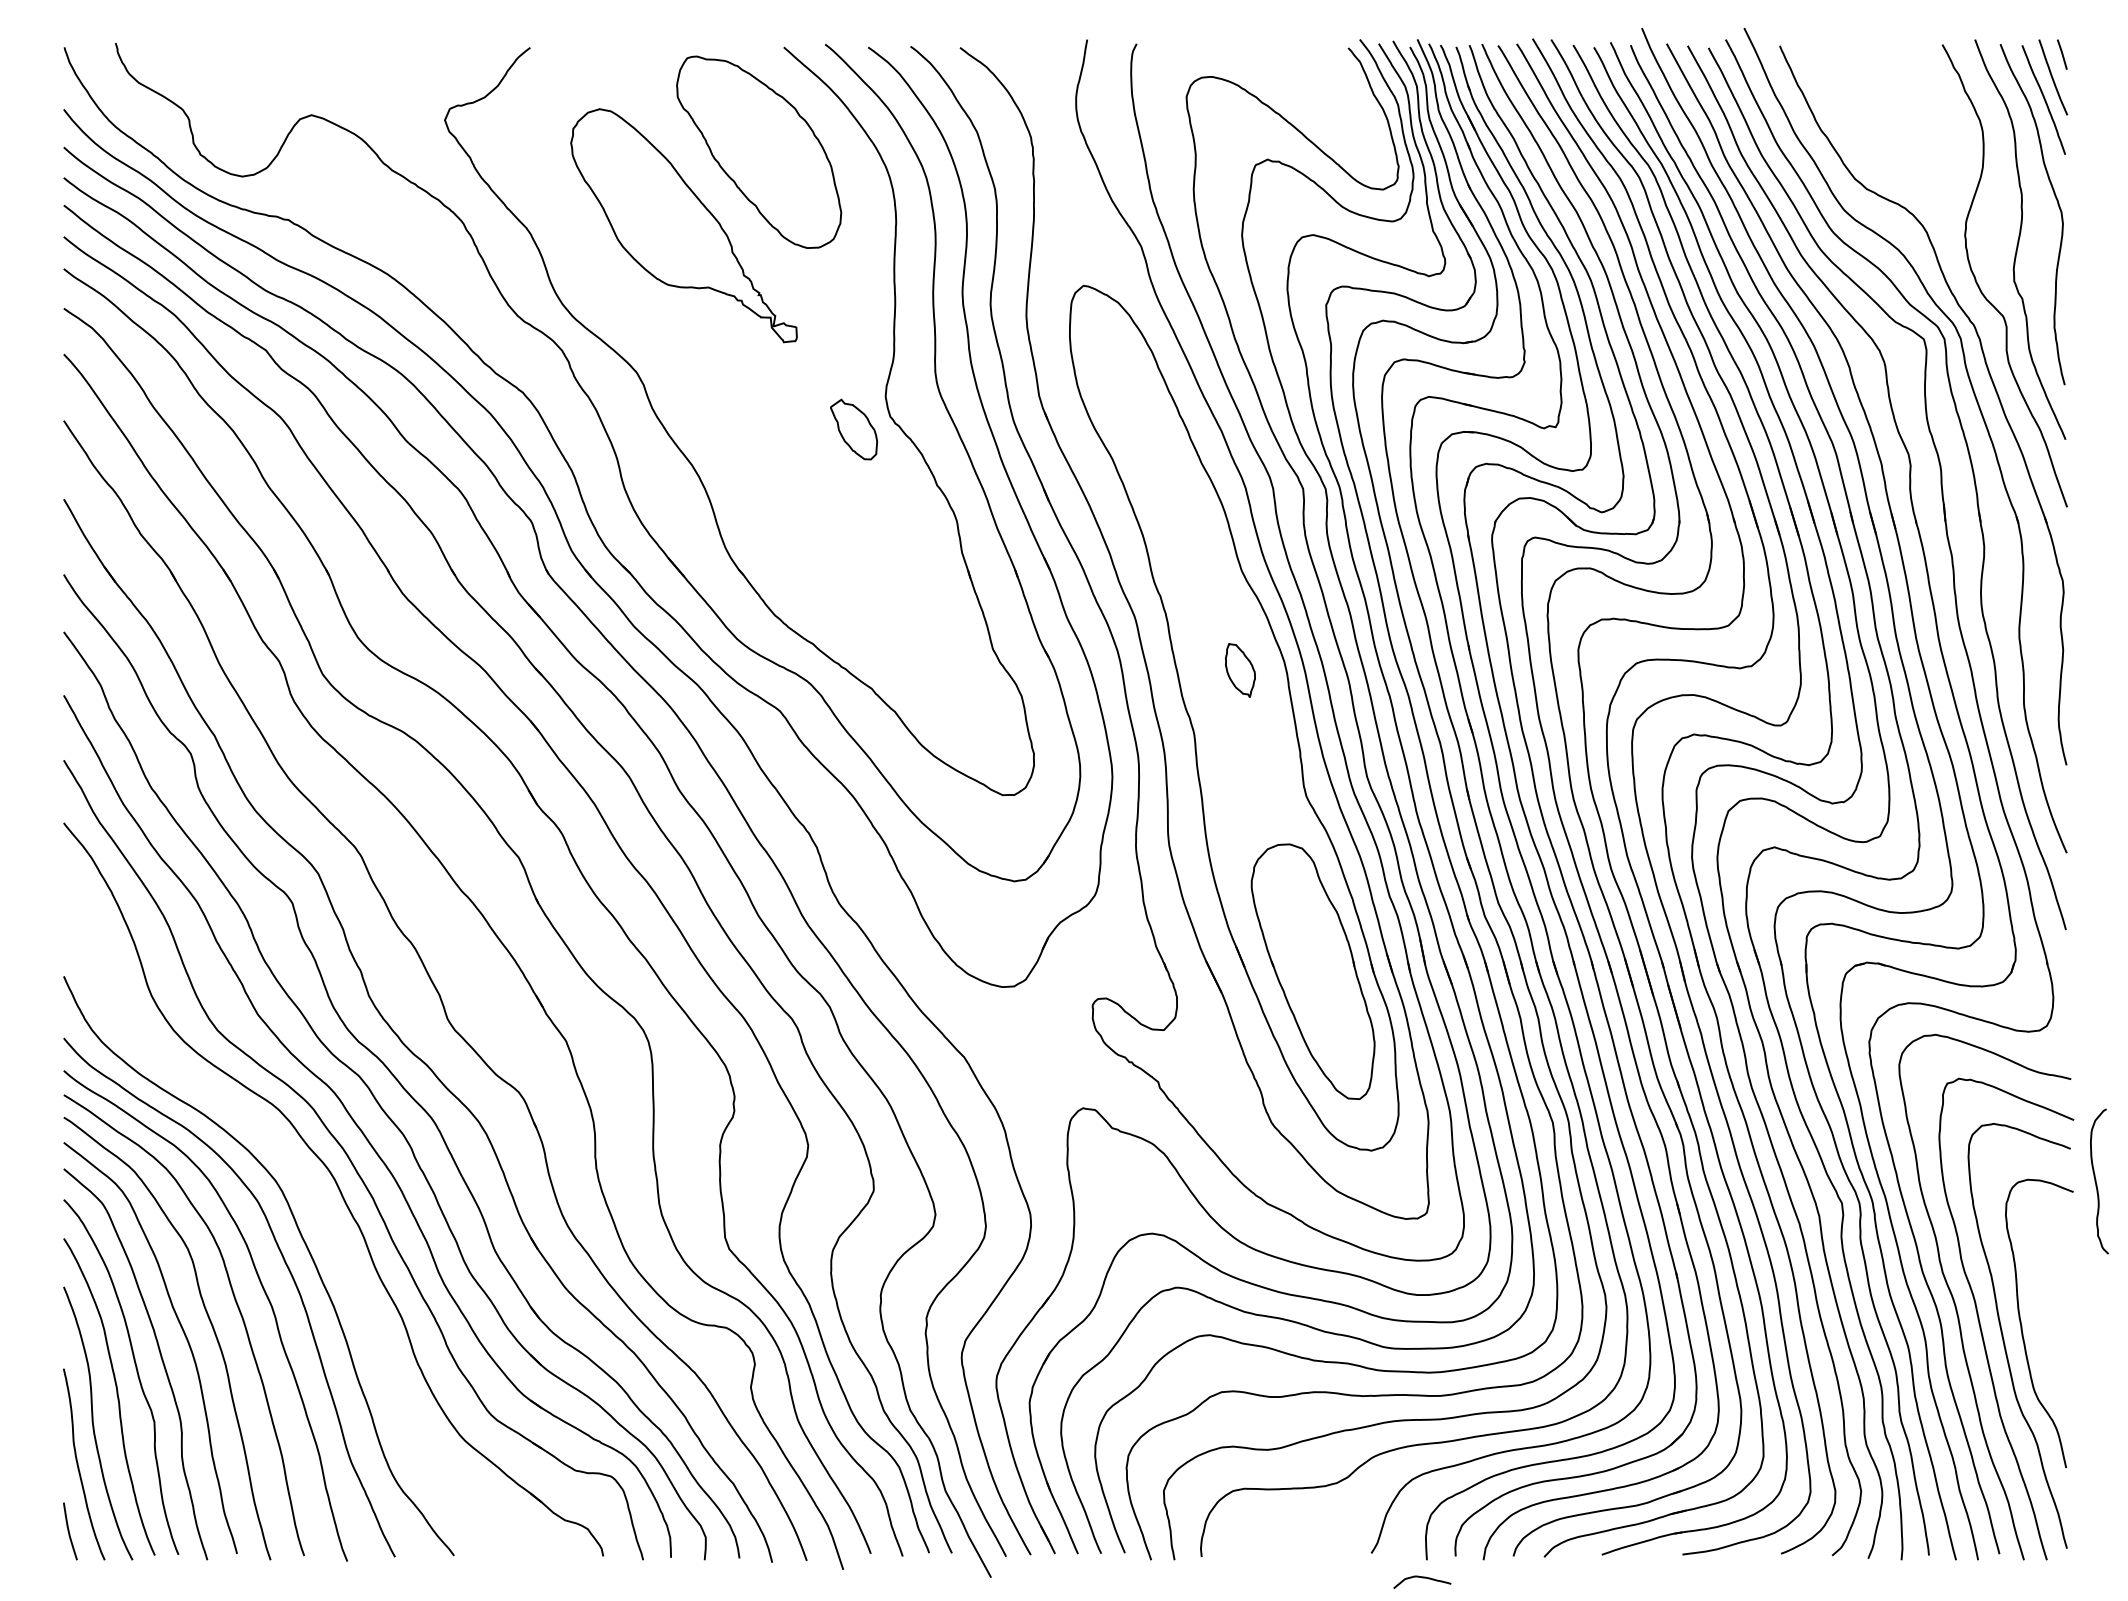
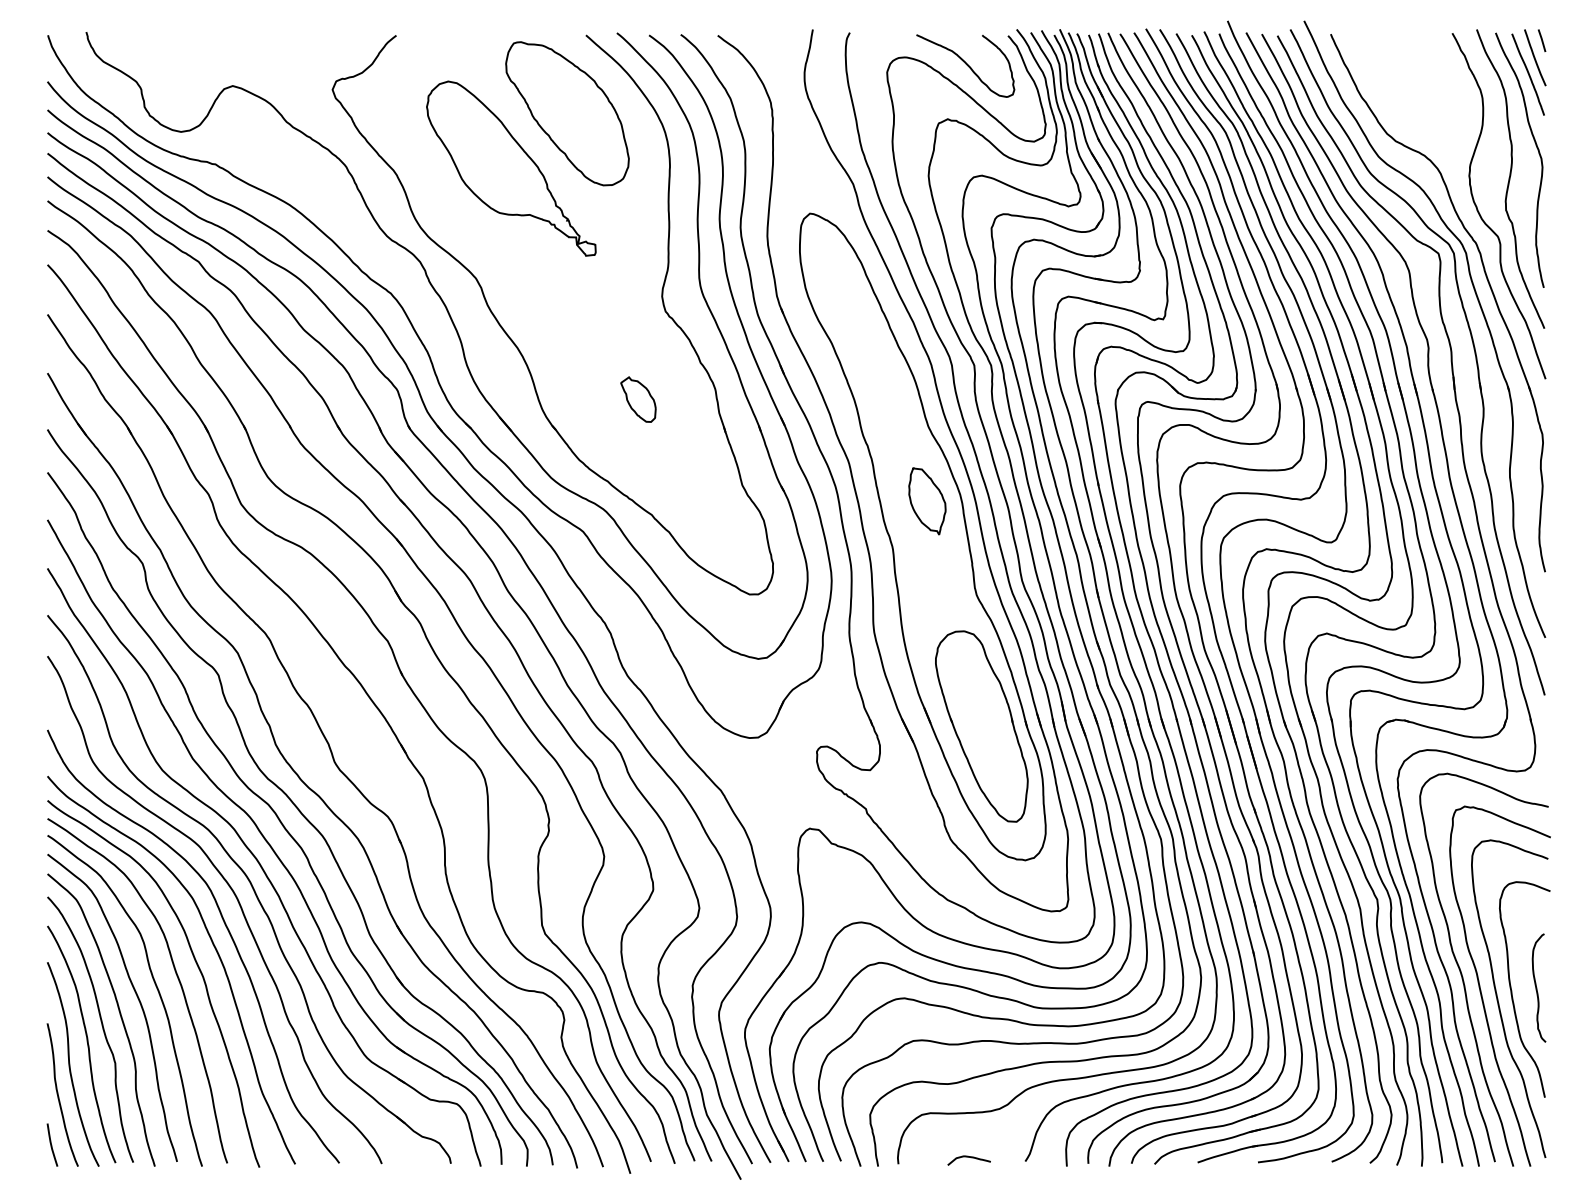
curve: (1292, 86) -> (966, 64), added
part: (854, 429) -> (638, 399), moved
part: (1240, 670) -> (927, 501), size x1.67
curve: (2096, 1181) -> (1536, 988), moved
curve: (316, 1202) -> (236, 899), added
curve: (1422, 1578) -> (969, 1157), moved

